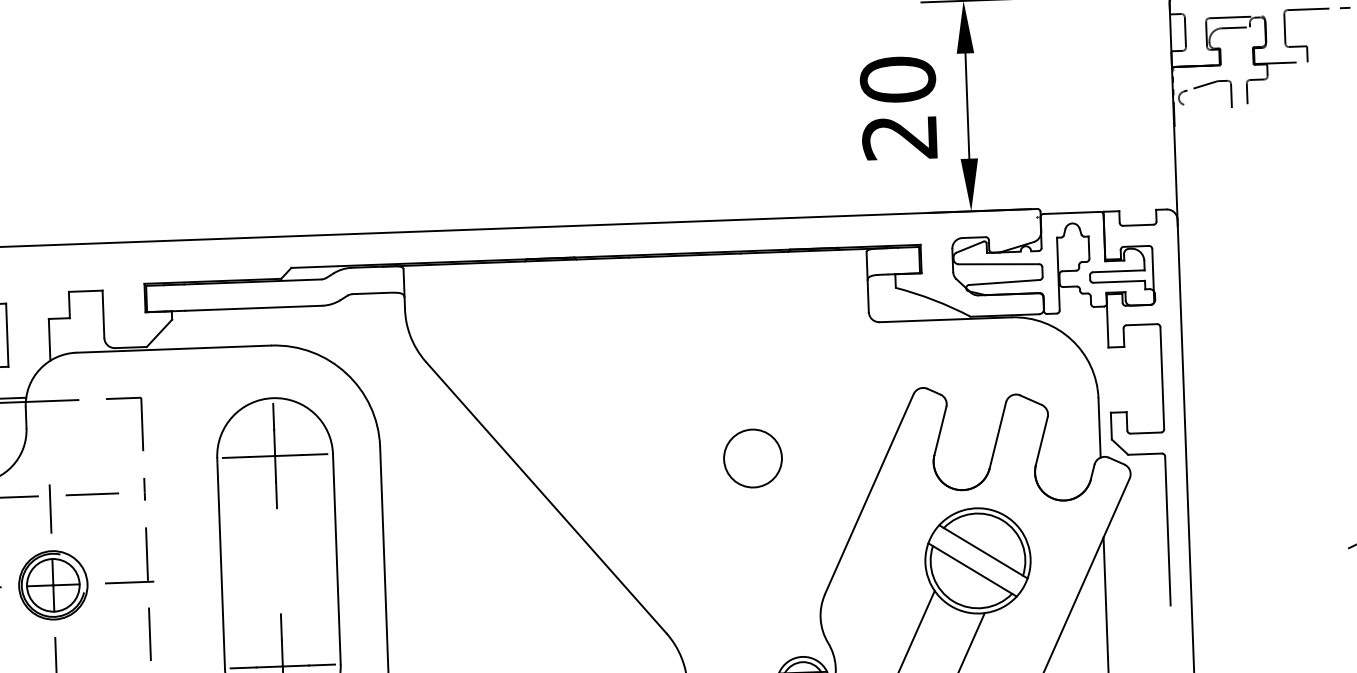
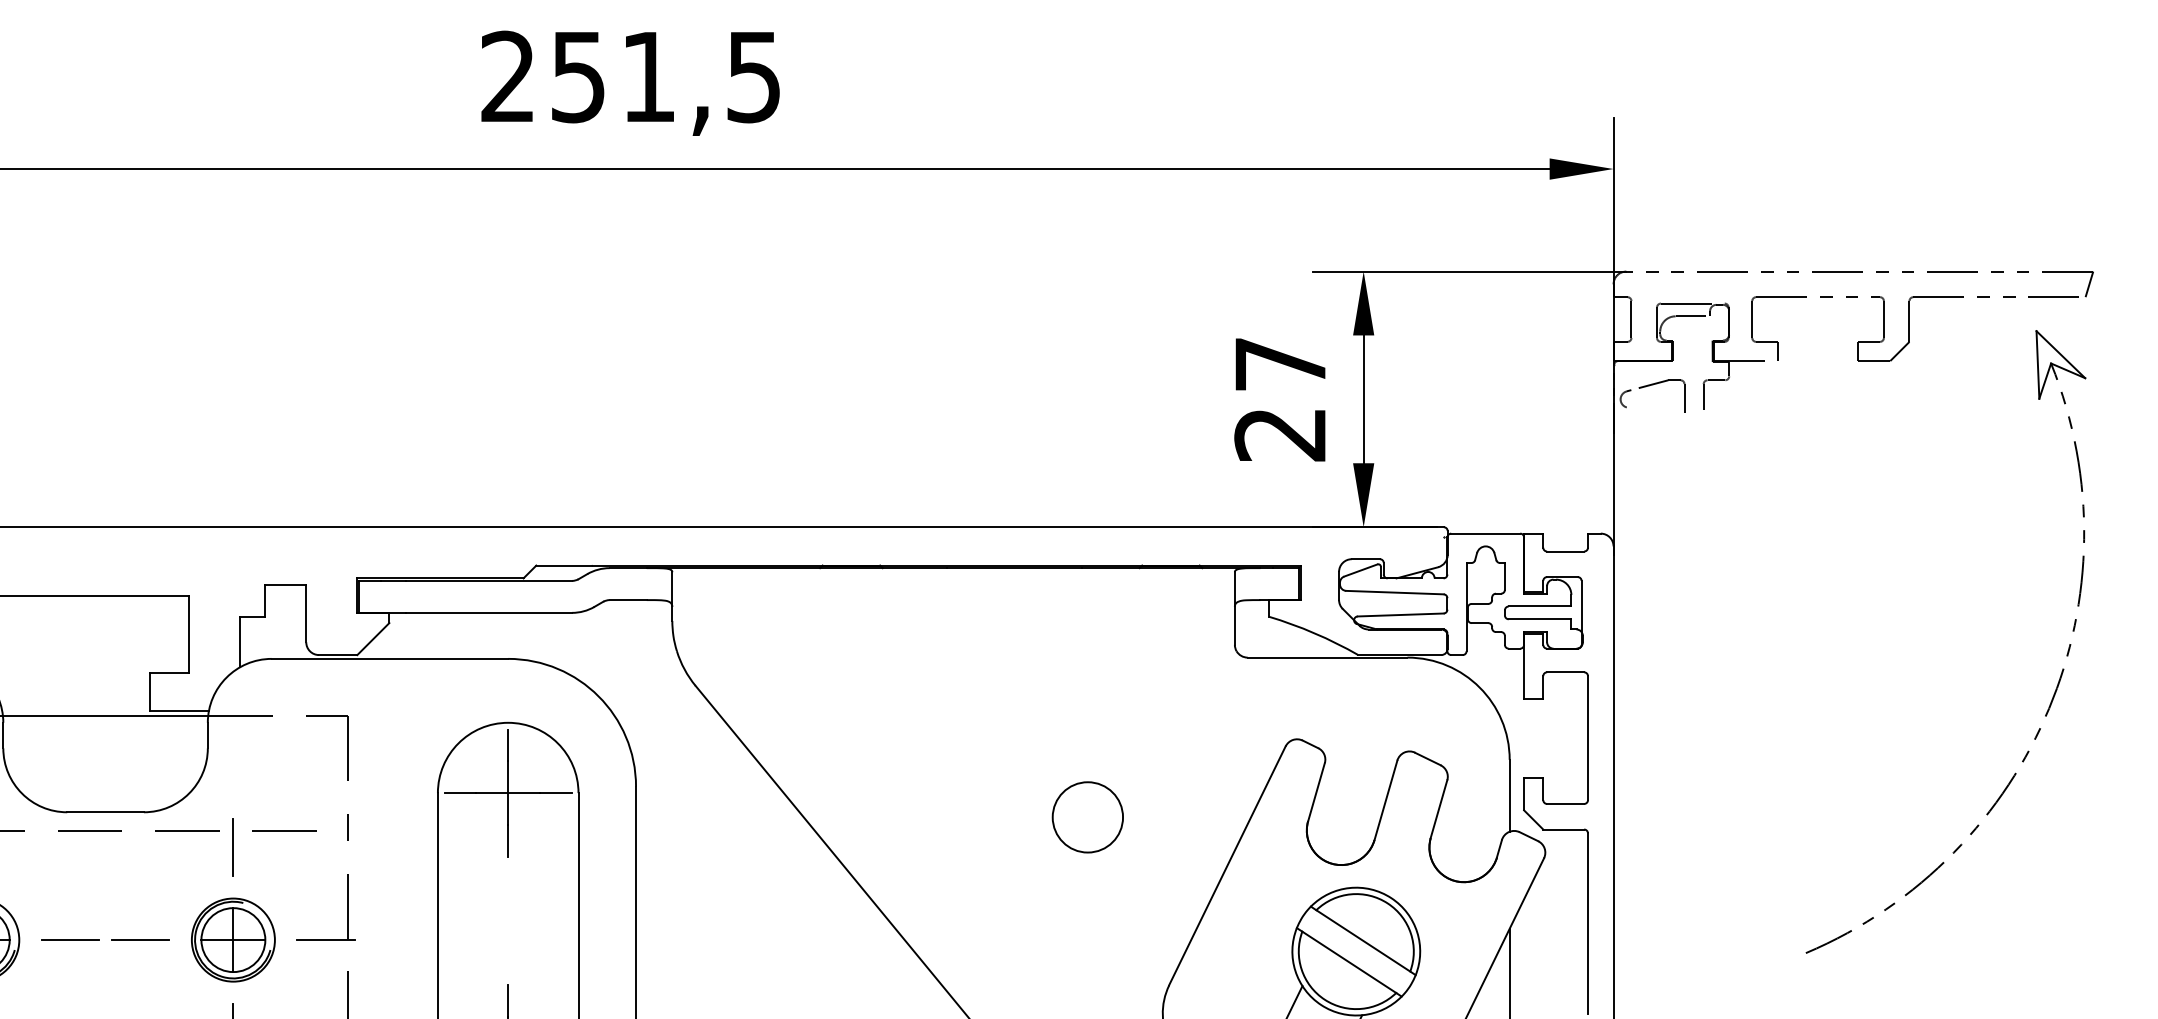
text: (897, 79) -> (1280, 363), 20 -> 27

